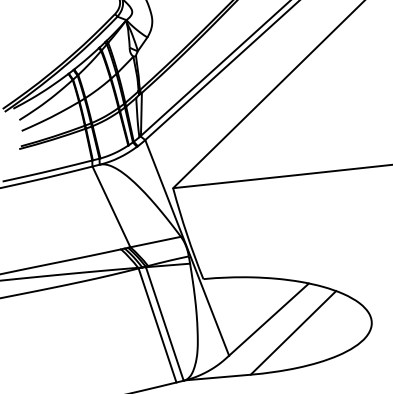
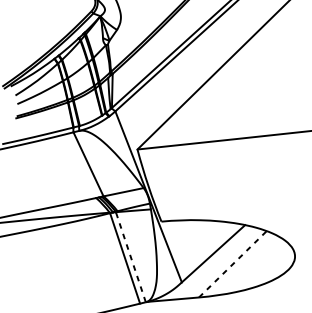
line: (164, 323) -> (130, 256), solid -> dashed
line: (293, 332) -> (232, 263), solid -> dashed

